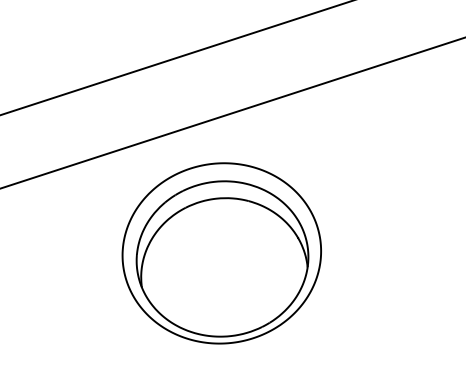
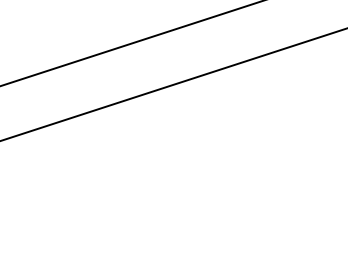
part: (221, 253) -> (165, 189), removed

